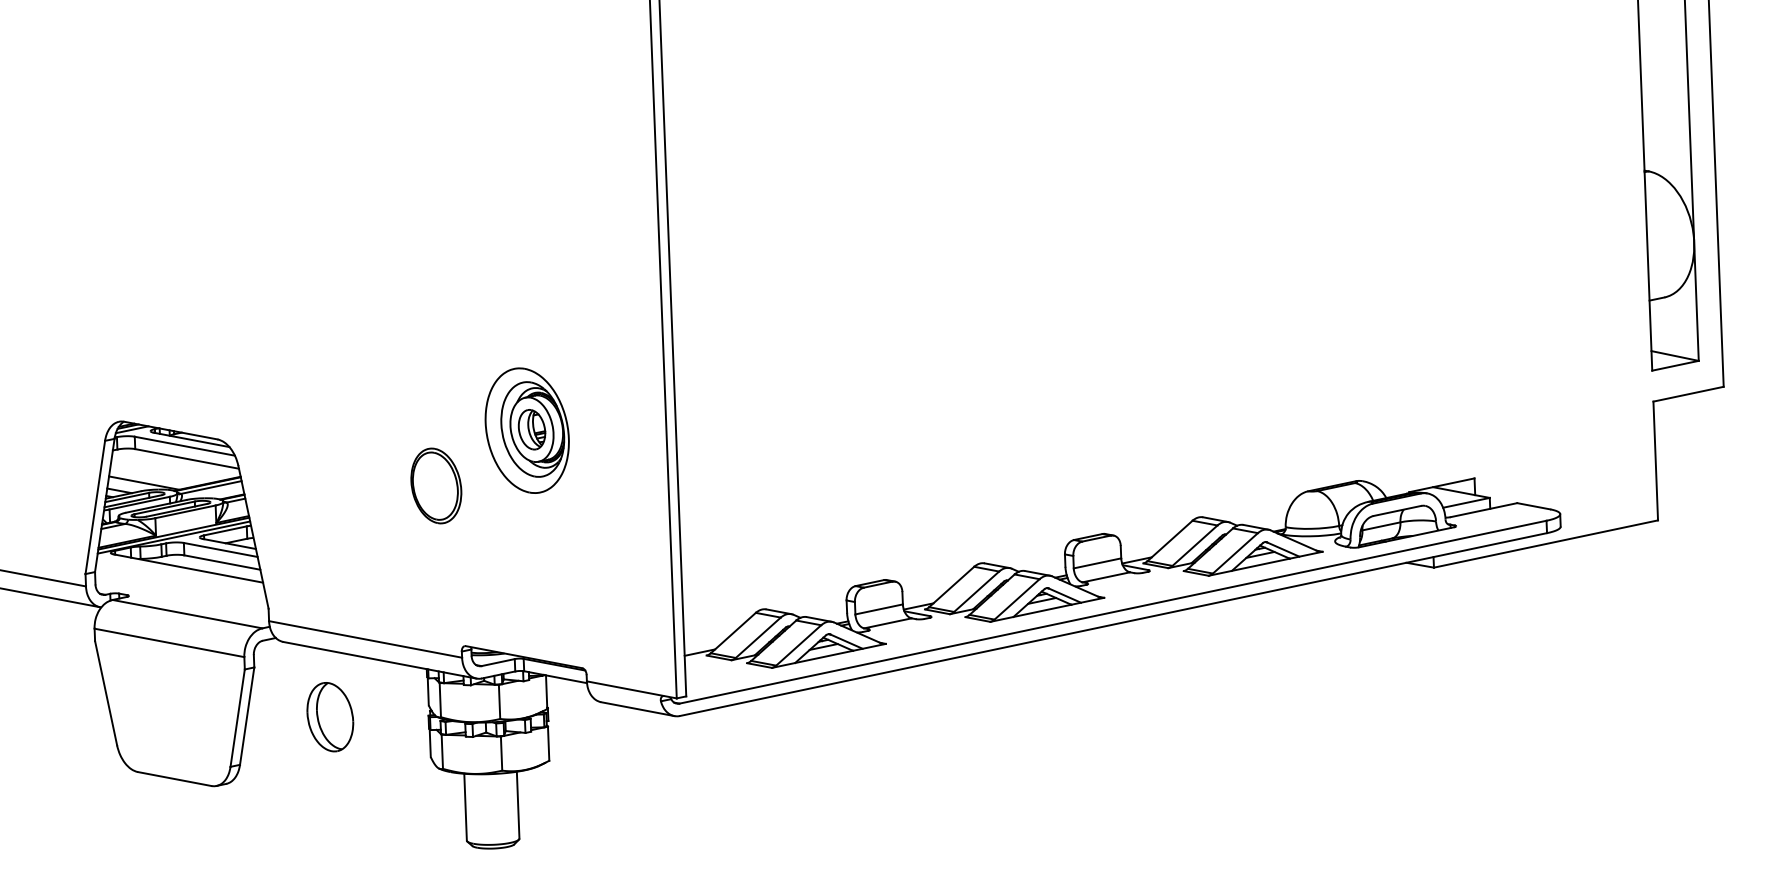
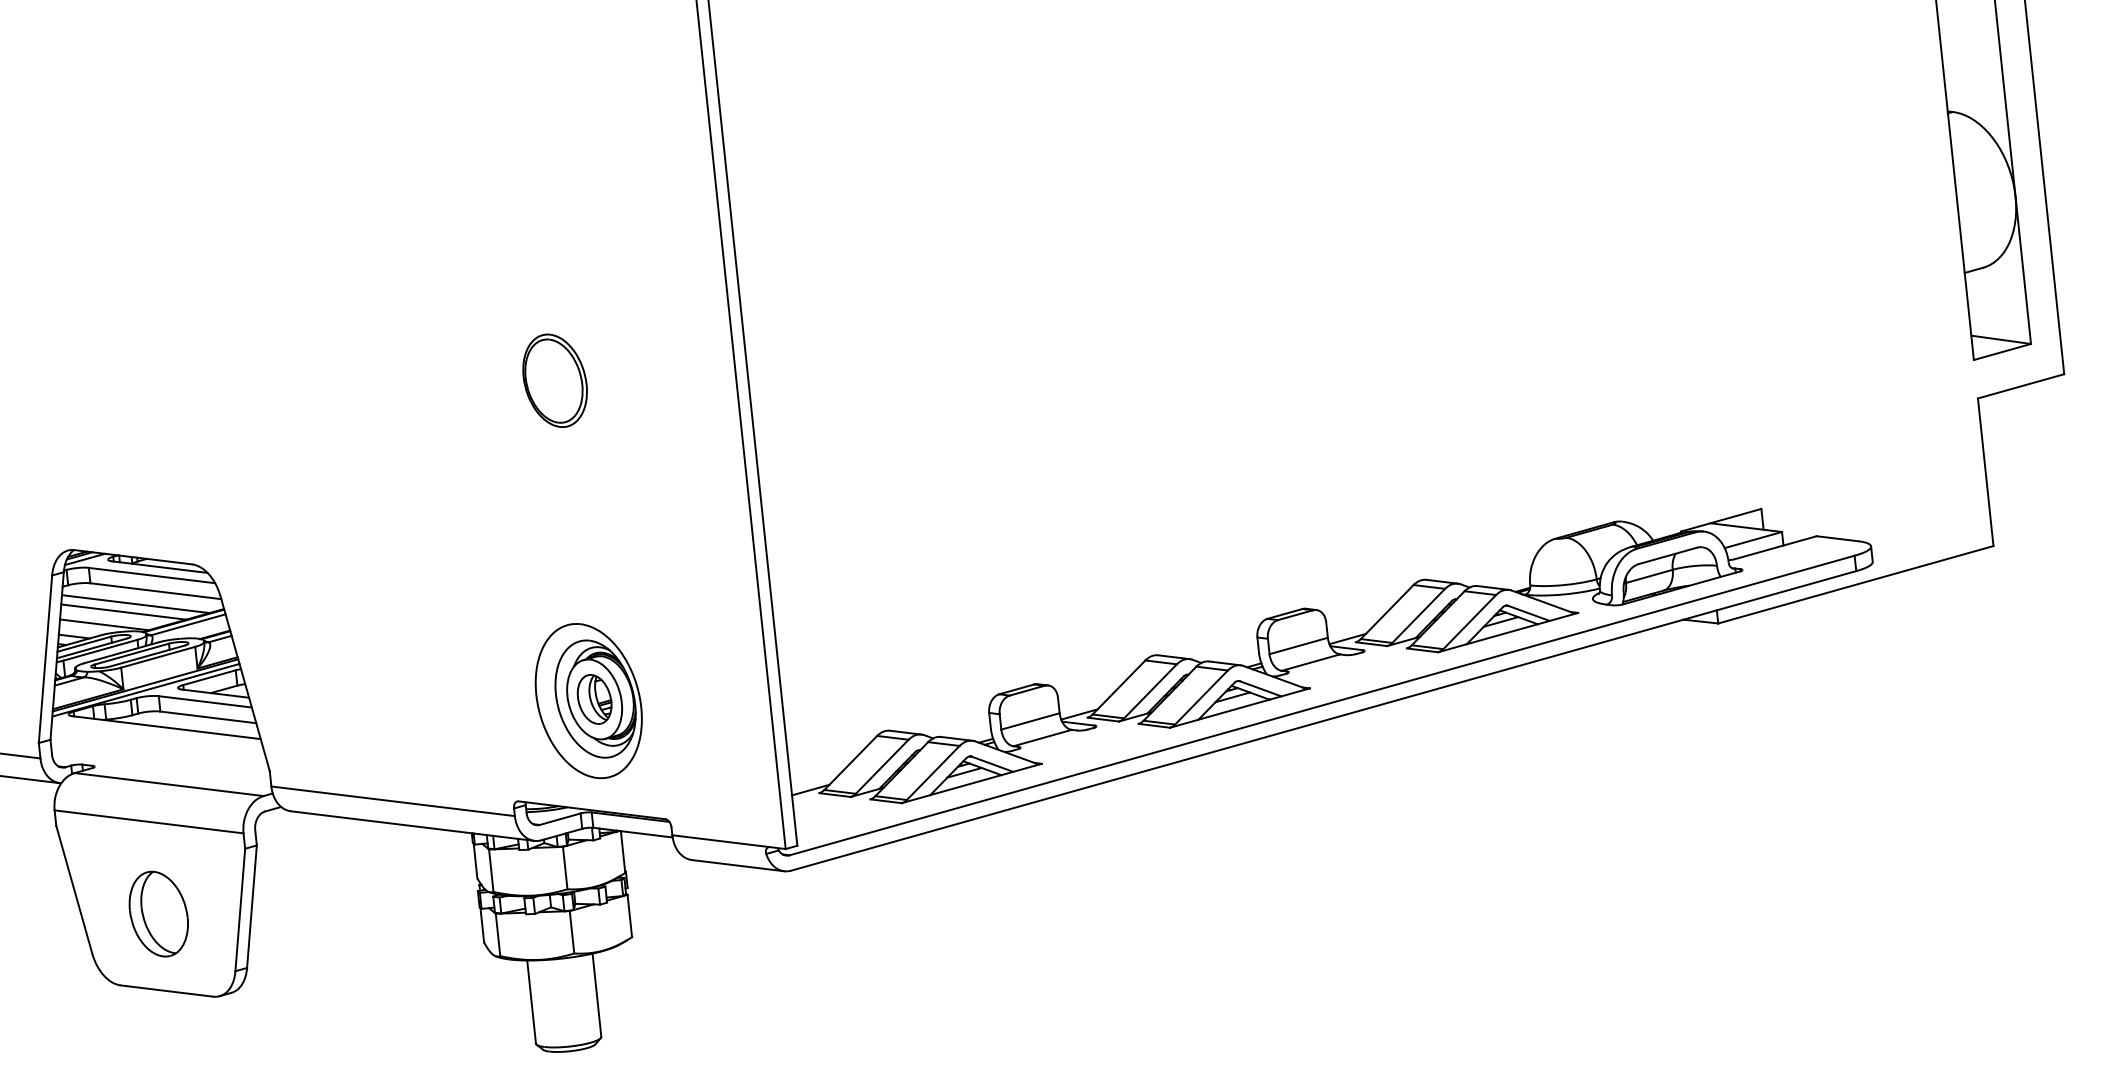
part: (526, 430) -> (587, 700), moved
line: (169, 468) -> (134, 604), added
line: (159, 473) -> (122, 611), added
part: (436, 485) -> (555, 380), moved
part: (330, 717) -> (159, 914), moved

